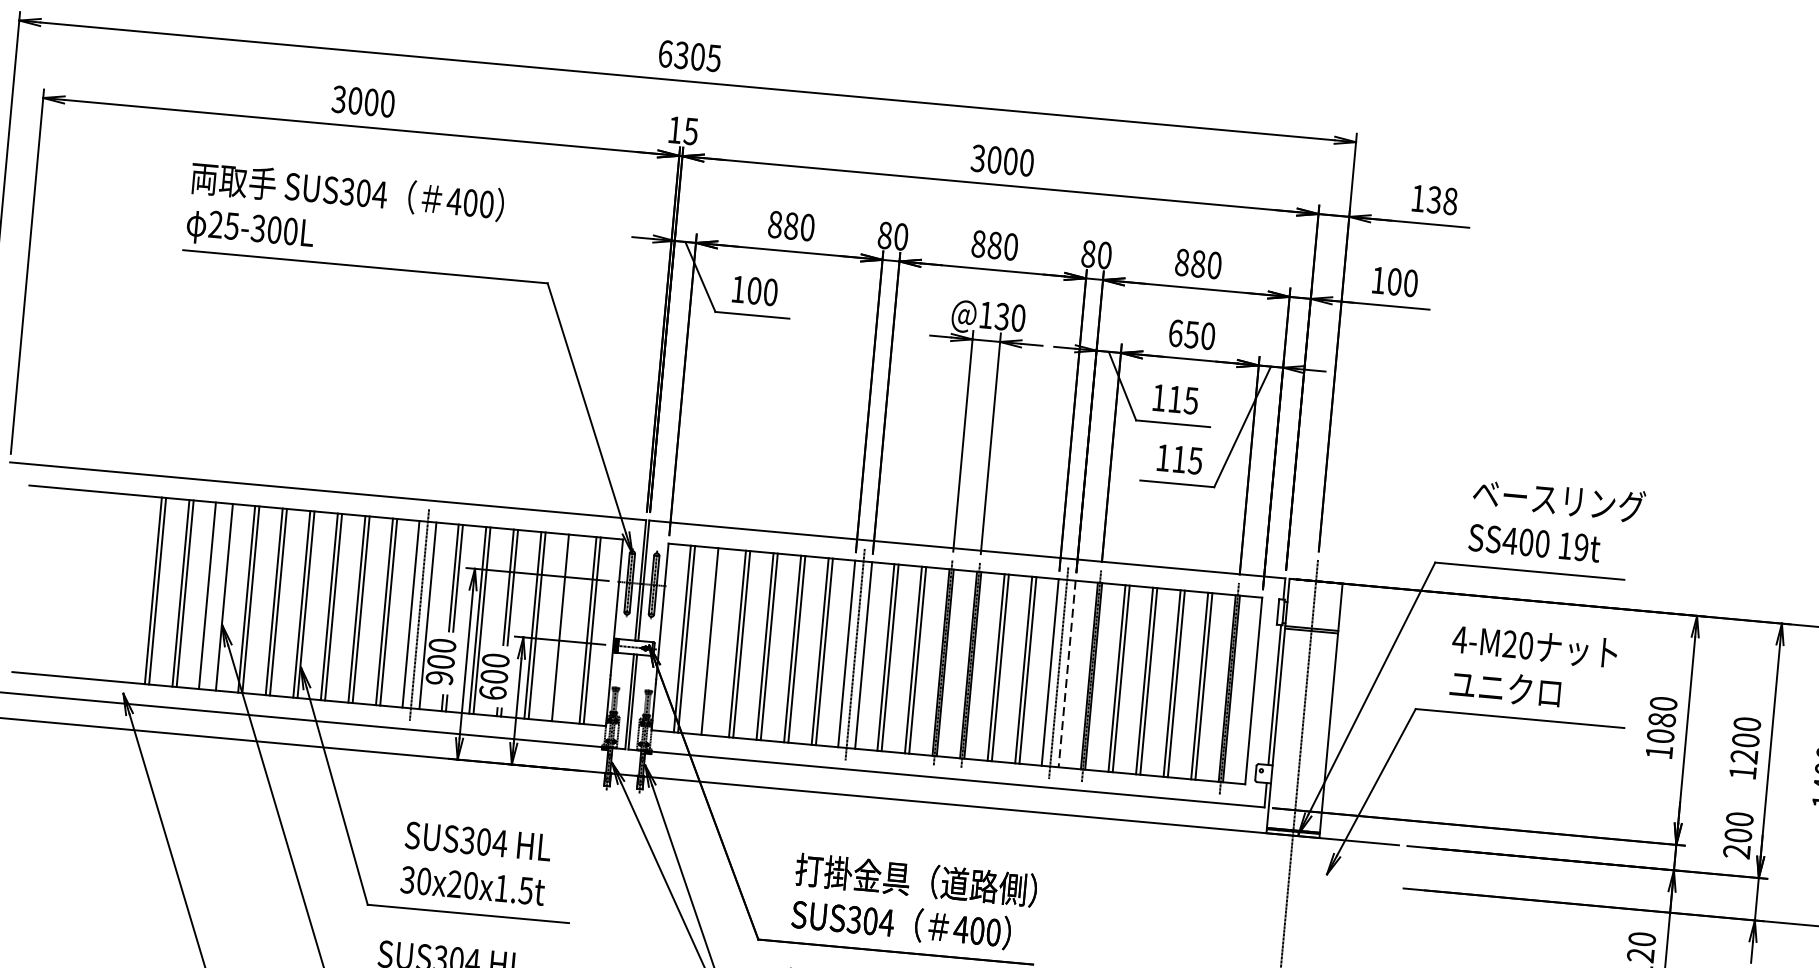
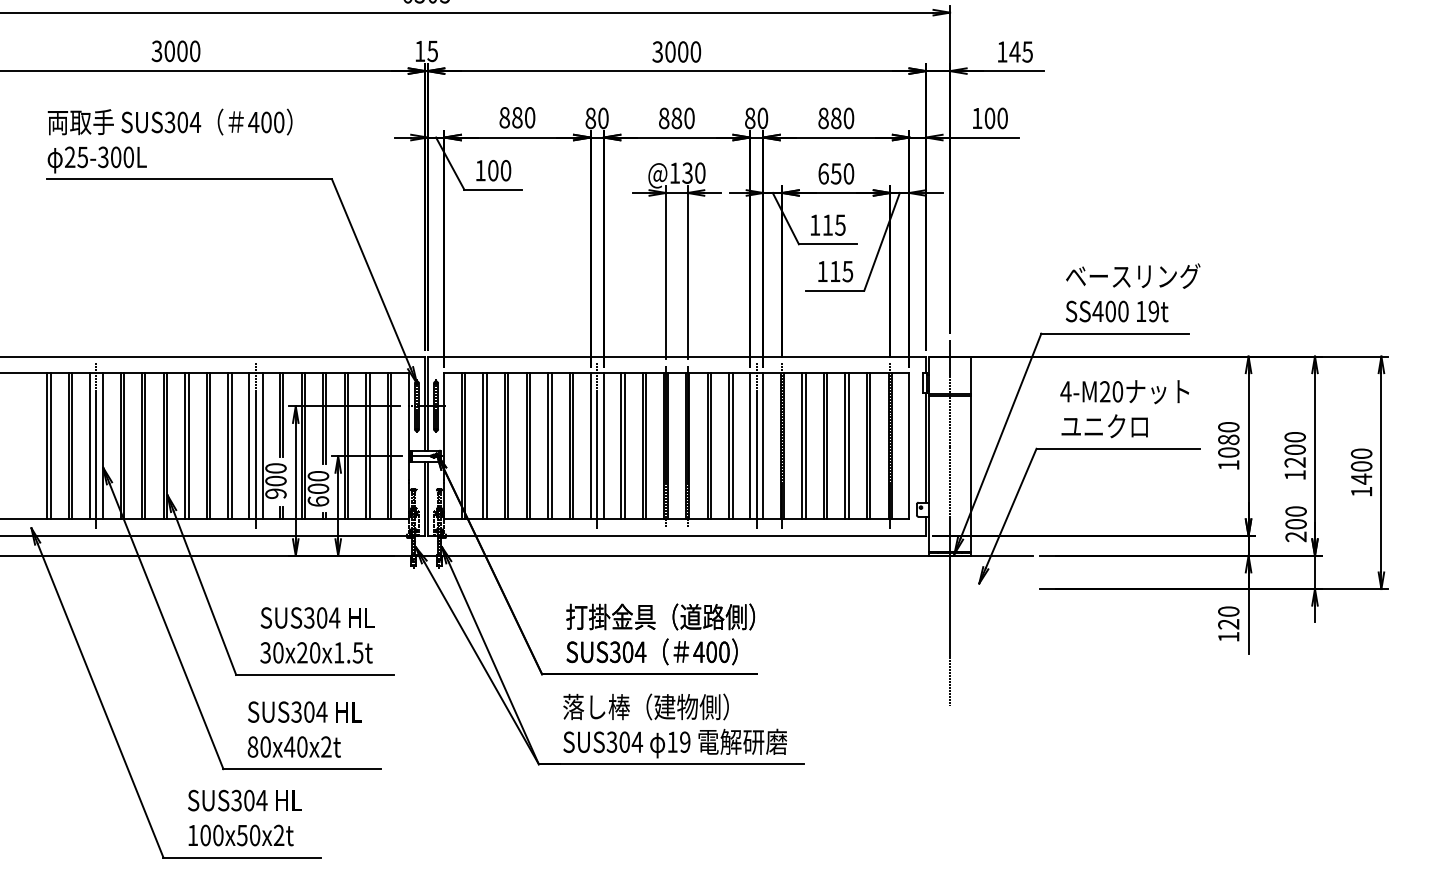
text: (1441, 199) -> (1020, 51), 138 -> 145
line: (215, 596) -> (96, 446), added
line: (564, 628) -> (369, 446), added
line: (713, 642) -> (486, 446), added
line: (1067, 674) -> (763, 446), dashed -> solid

